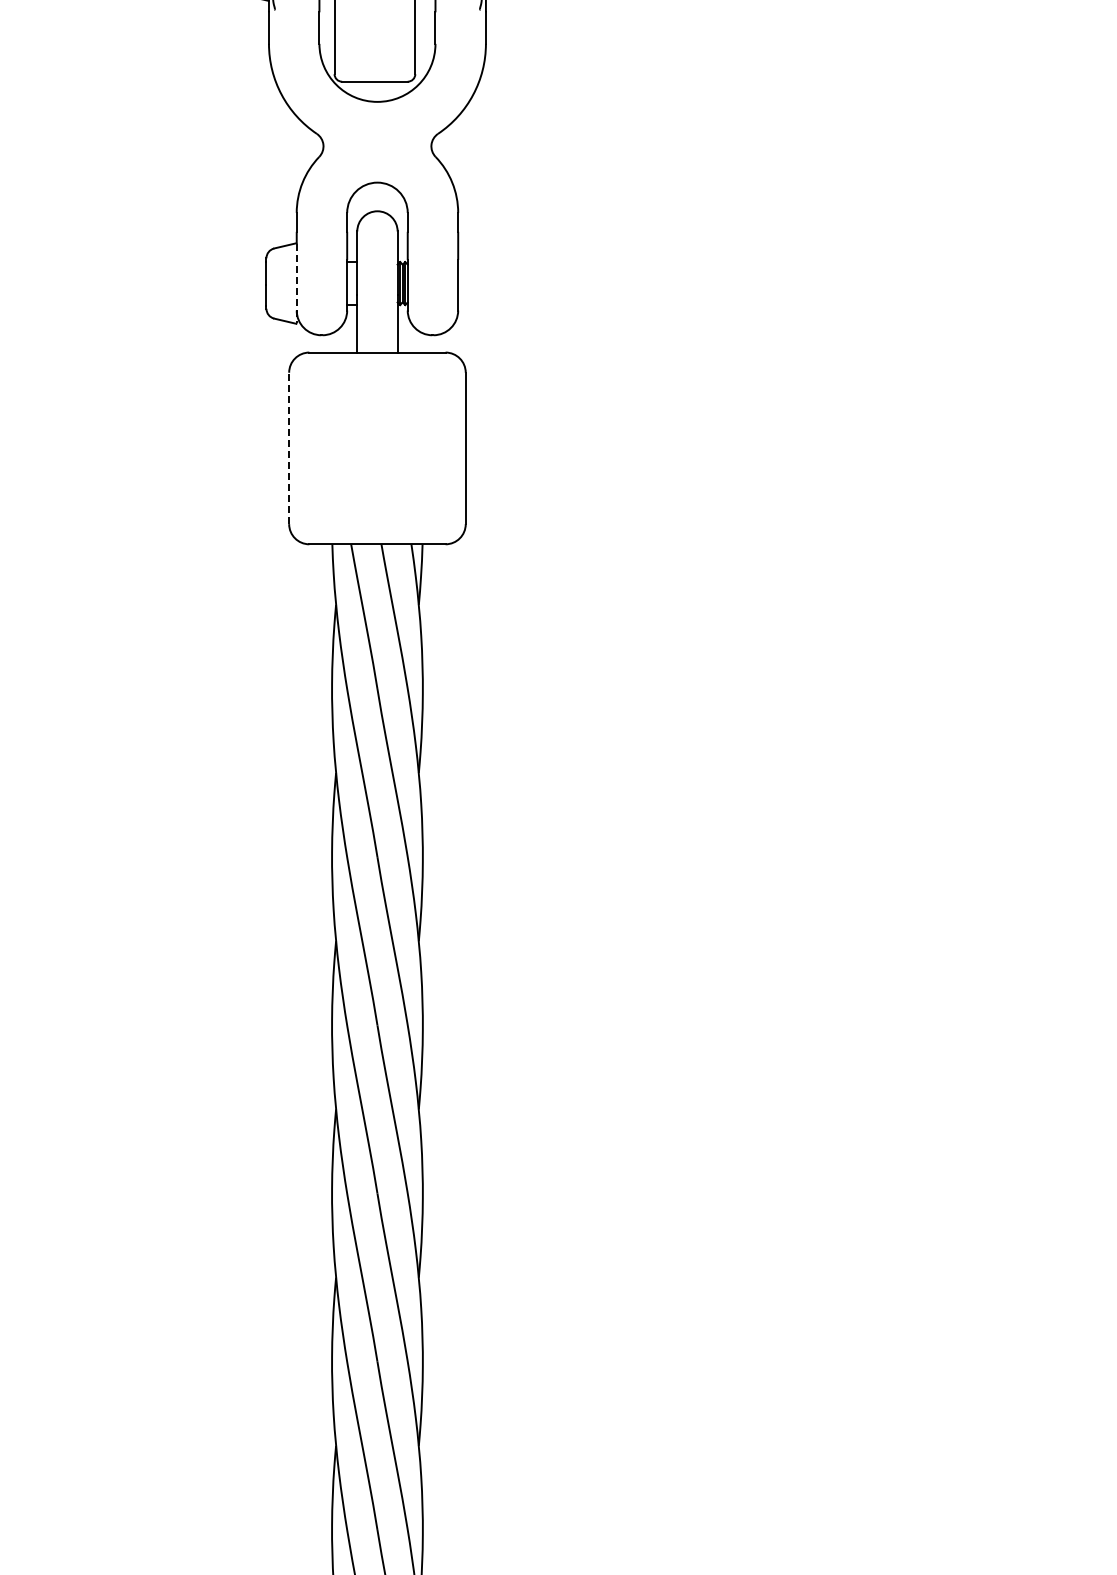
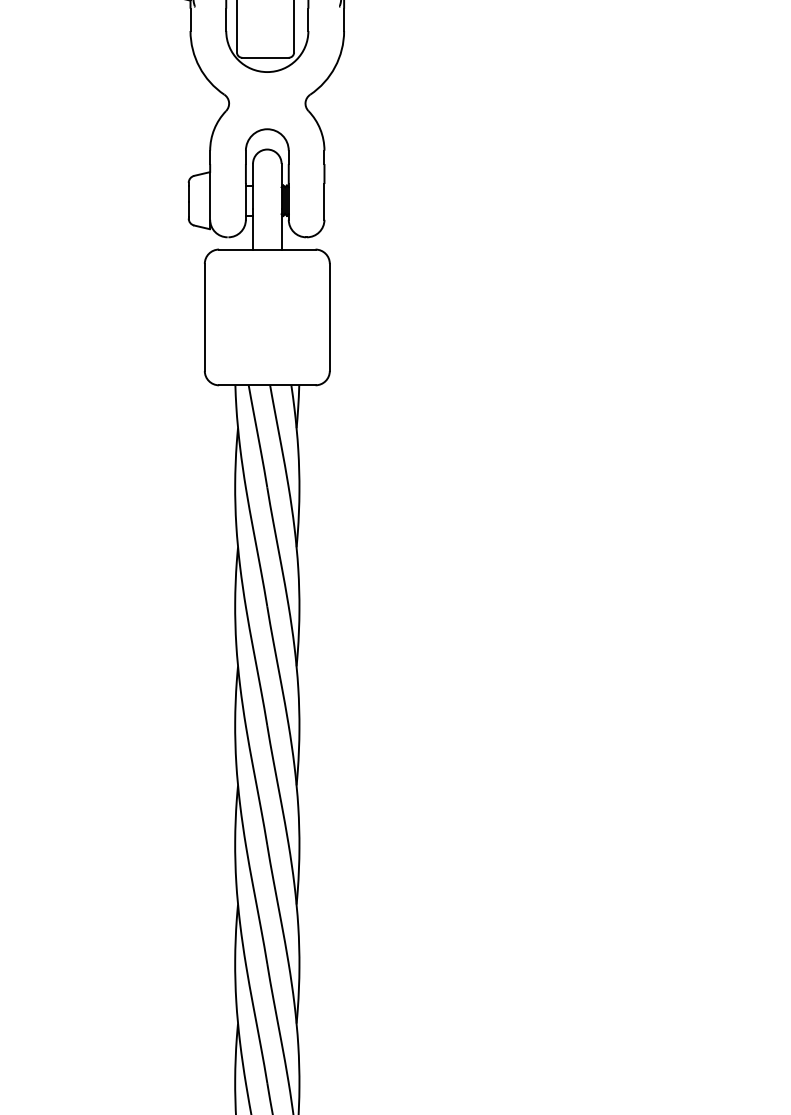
line: (296, 283) -> (210, 200), dashed -> solid
line: (289, 448) -> (205, 317), dashed -> solid

